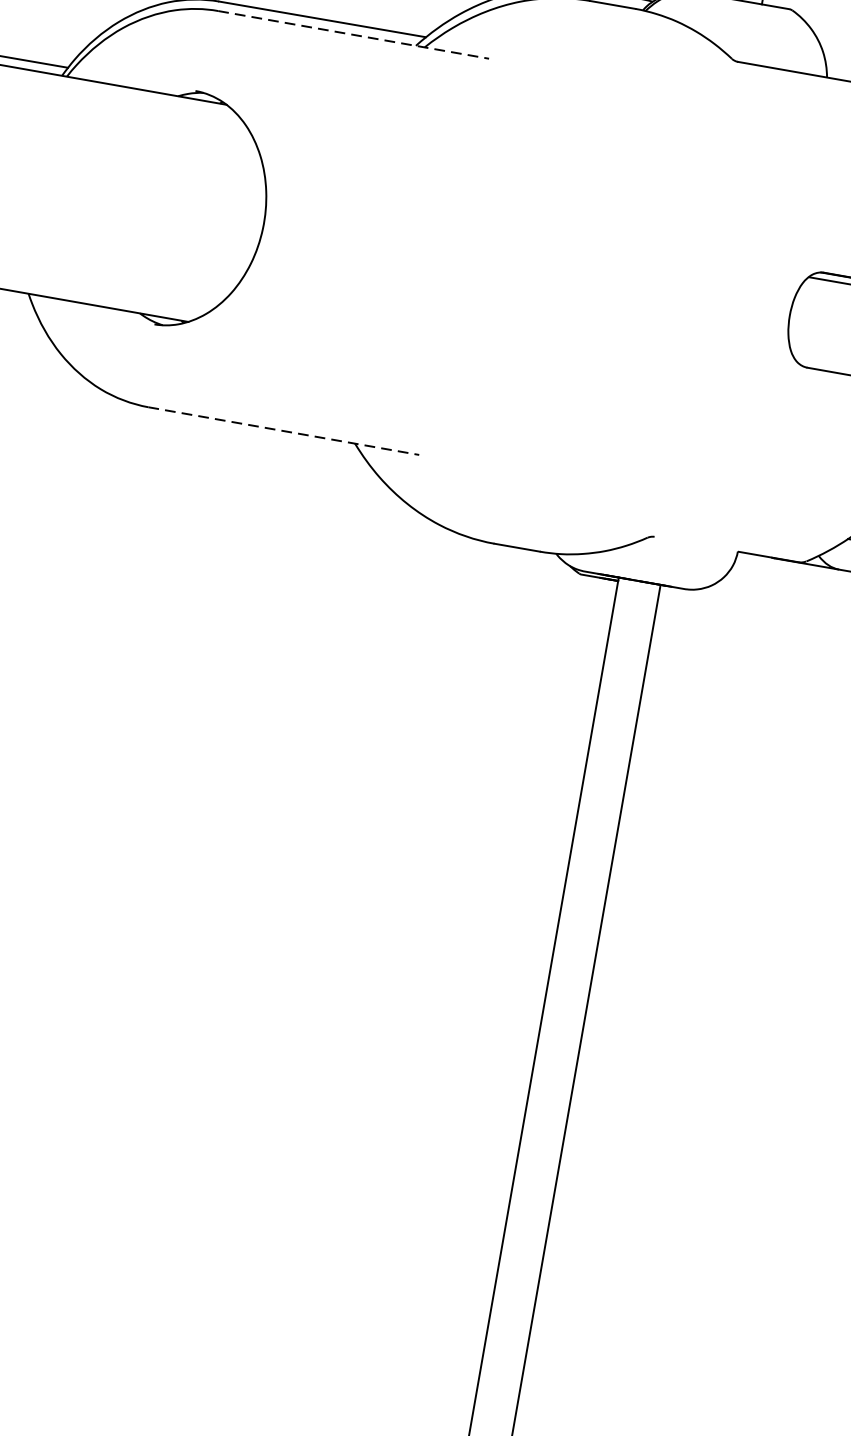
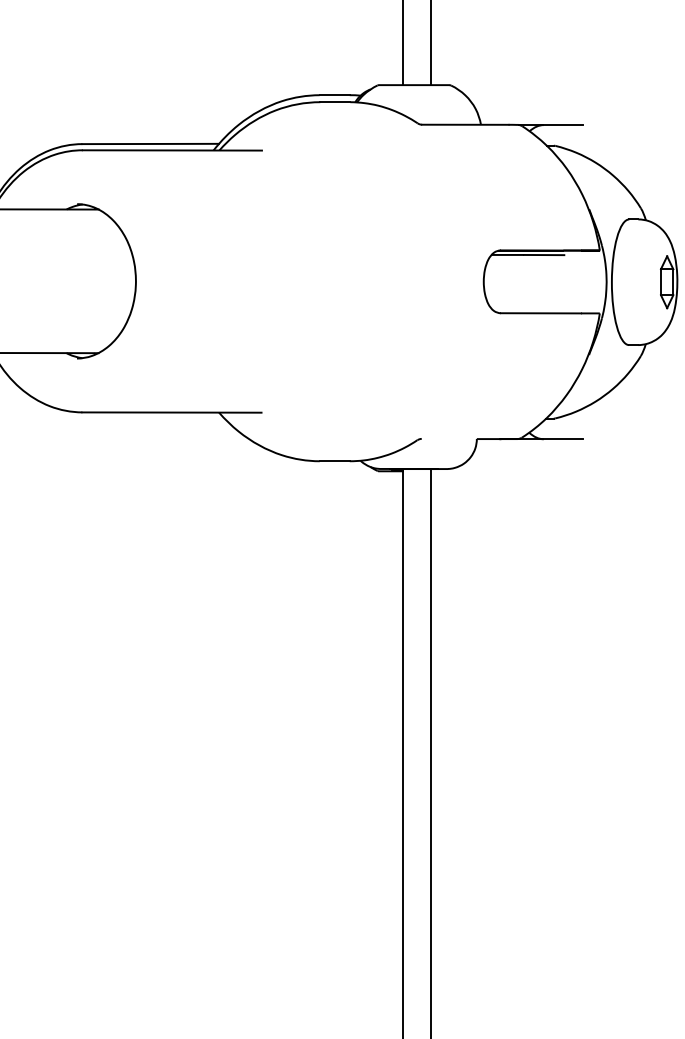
line: (353, 35) -> (172, 150), dashed -> solid
line: (283, 430) -> (171, 412), dashed -> solid

